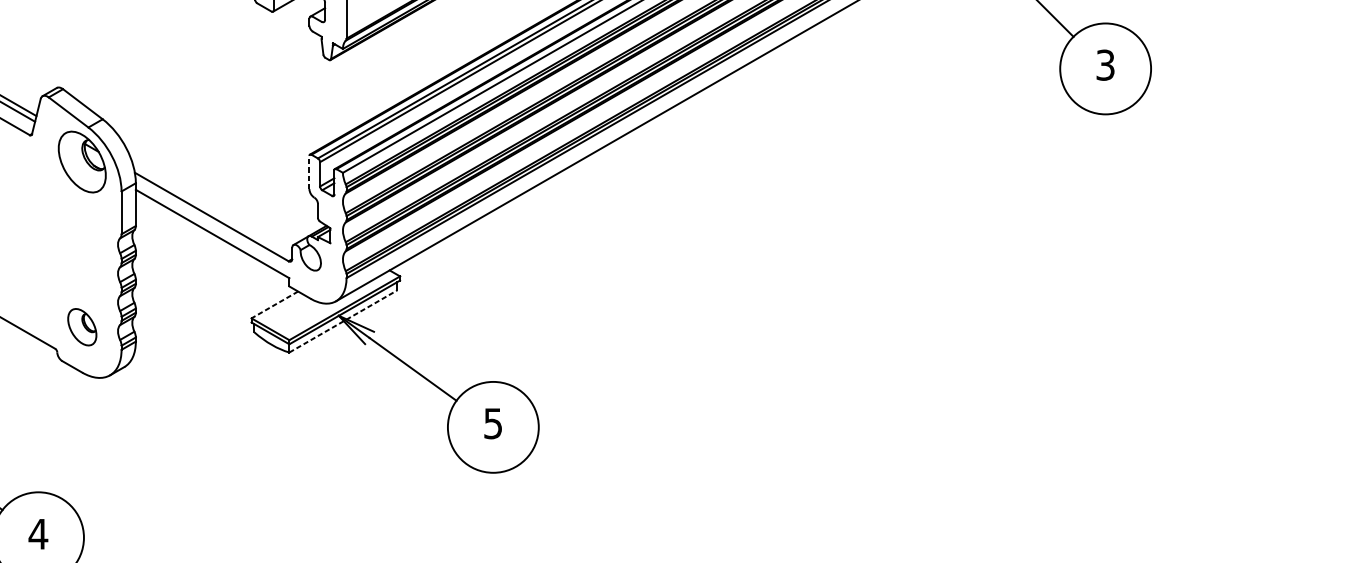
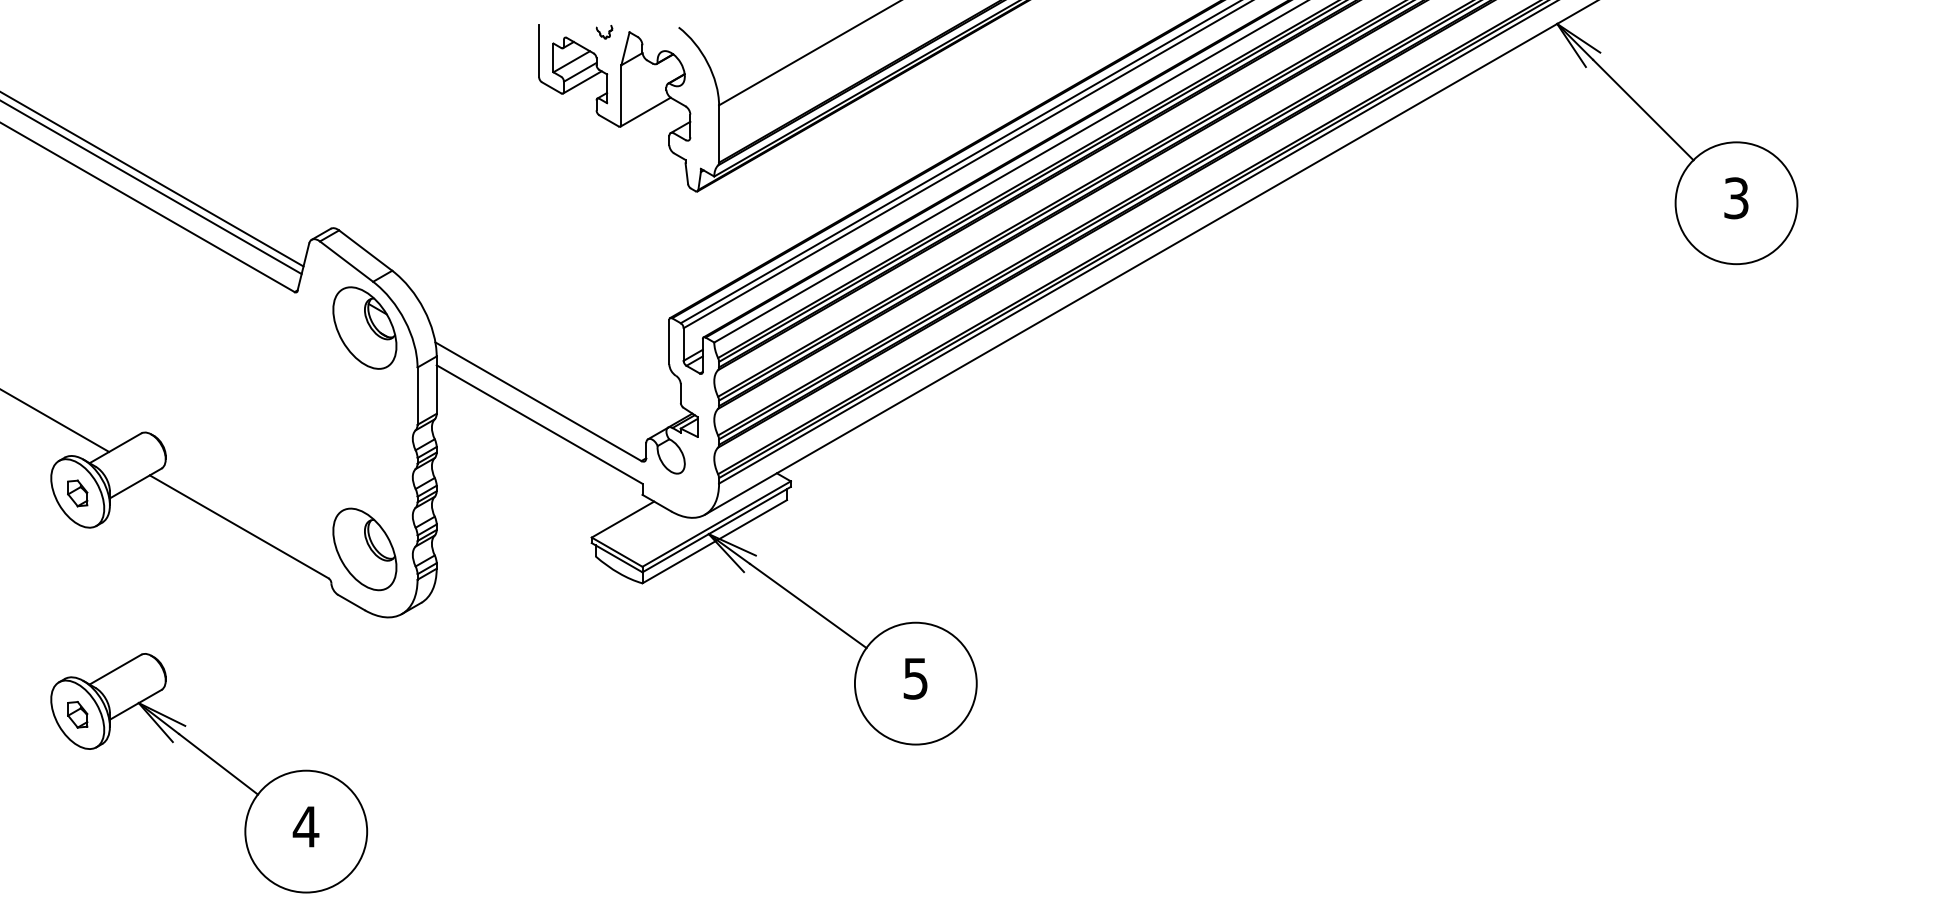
line: (309, 172) -> (669, 341), dashed -> solid
line: (274, 304) -> (622, 519), dashed -> solid
line: (343, 321) -> (715, 541), dashed -> solid
part: (81, 327) -> (364, 549), size x1.67

